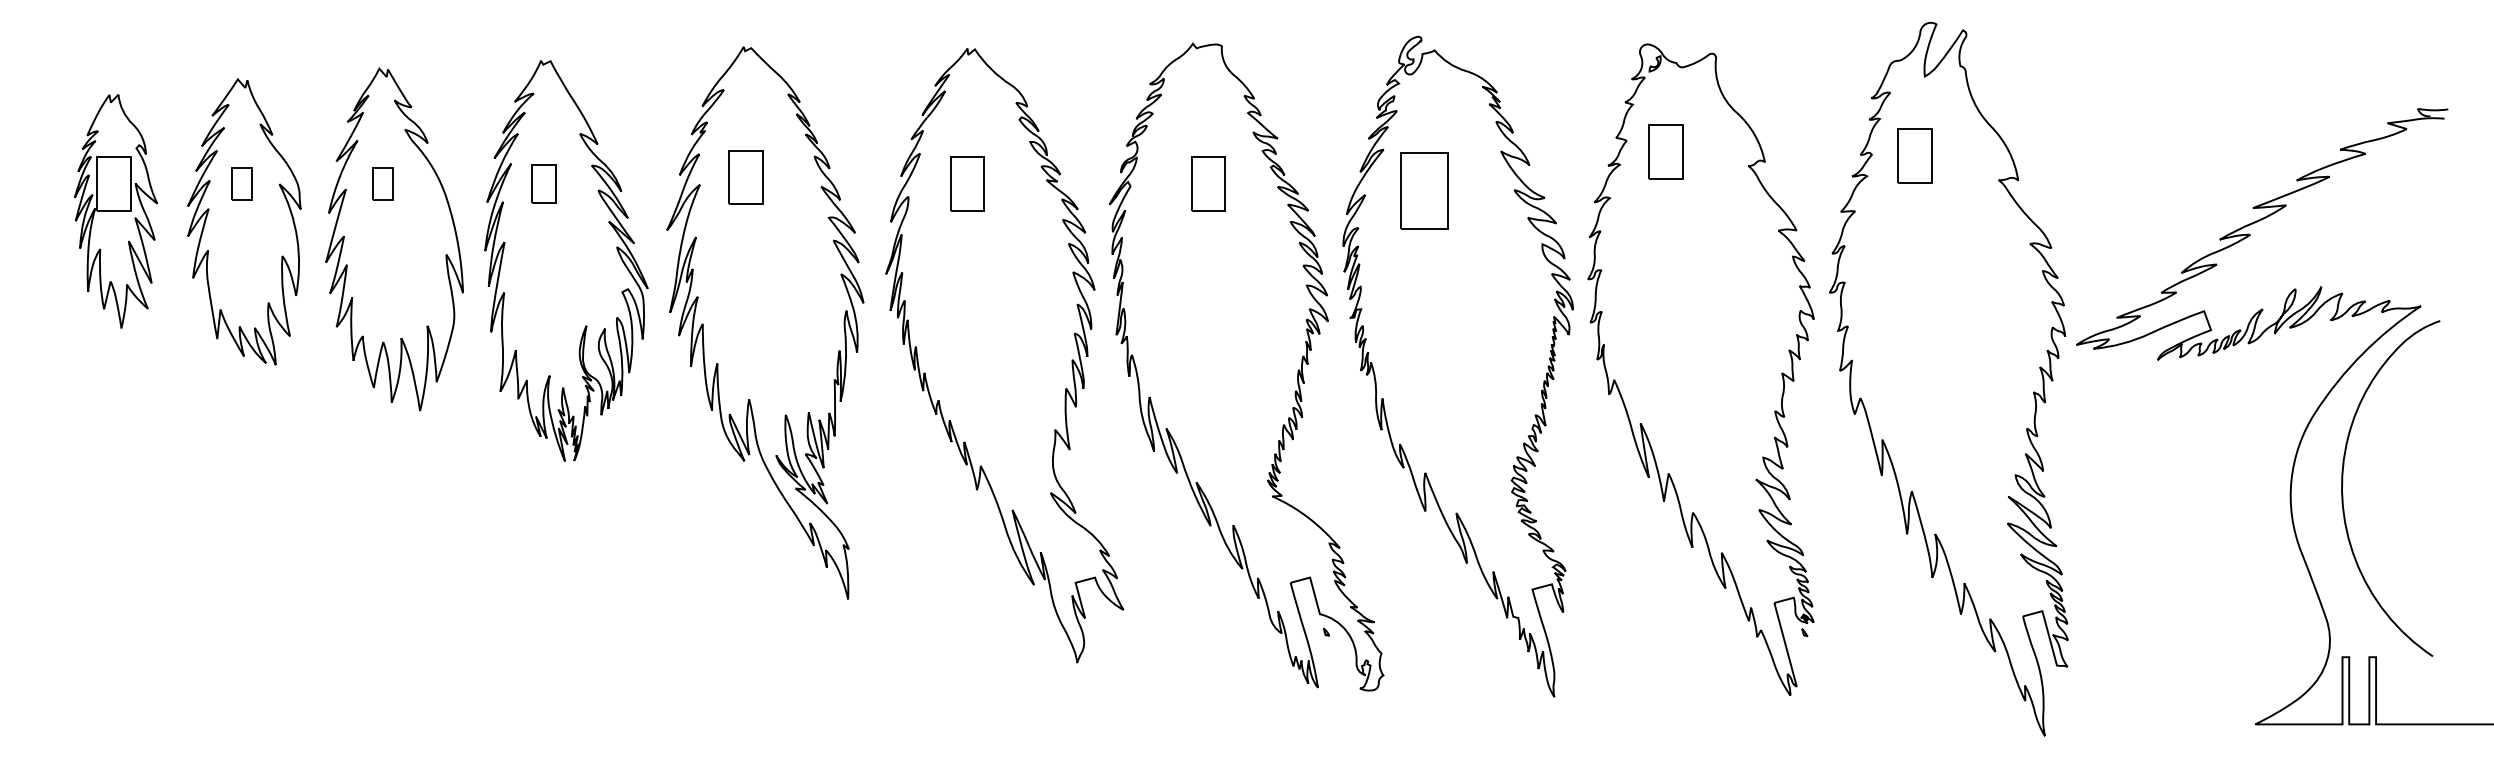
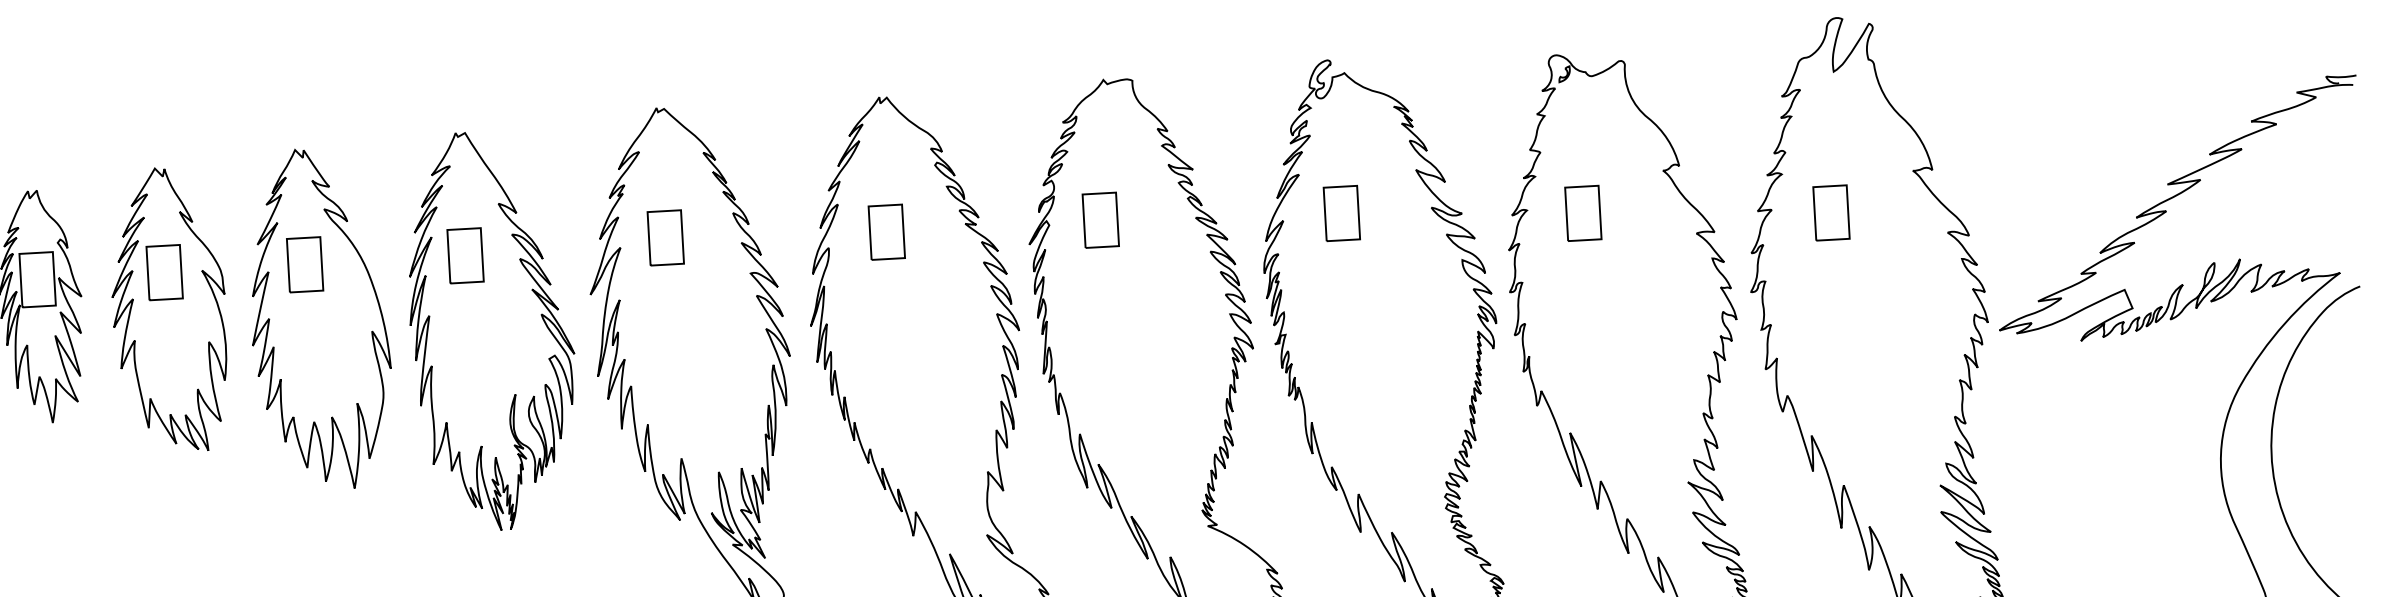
part: (1665, 151) -> (1582, 212), moved
part: (1914, 155) -> (1831, 212), moved
part: (241, 183) -> (164, 271), size x1.67
part: (382, 183) -> (304, 264), size x1.67
part: (543, 183) -> (464, 255), size x1.43
part: (1208, 183) -> (1100, 219), moved
part: (1424, 190) -> (1342, 213), size x0.71

